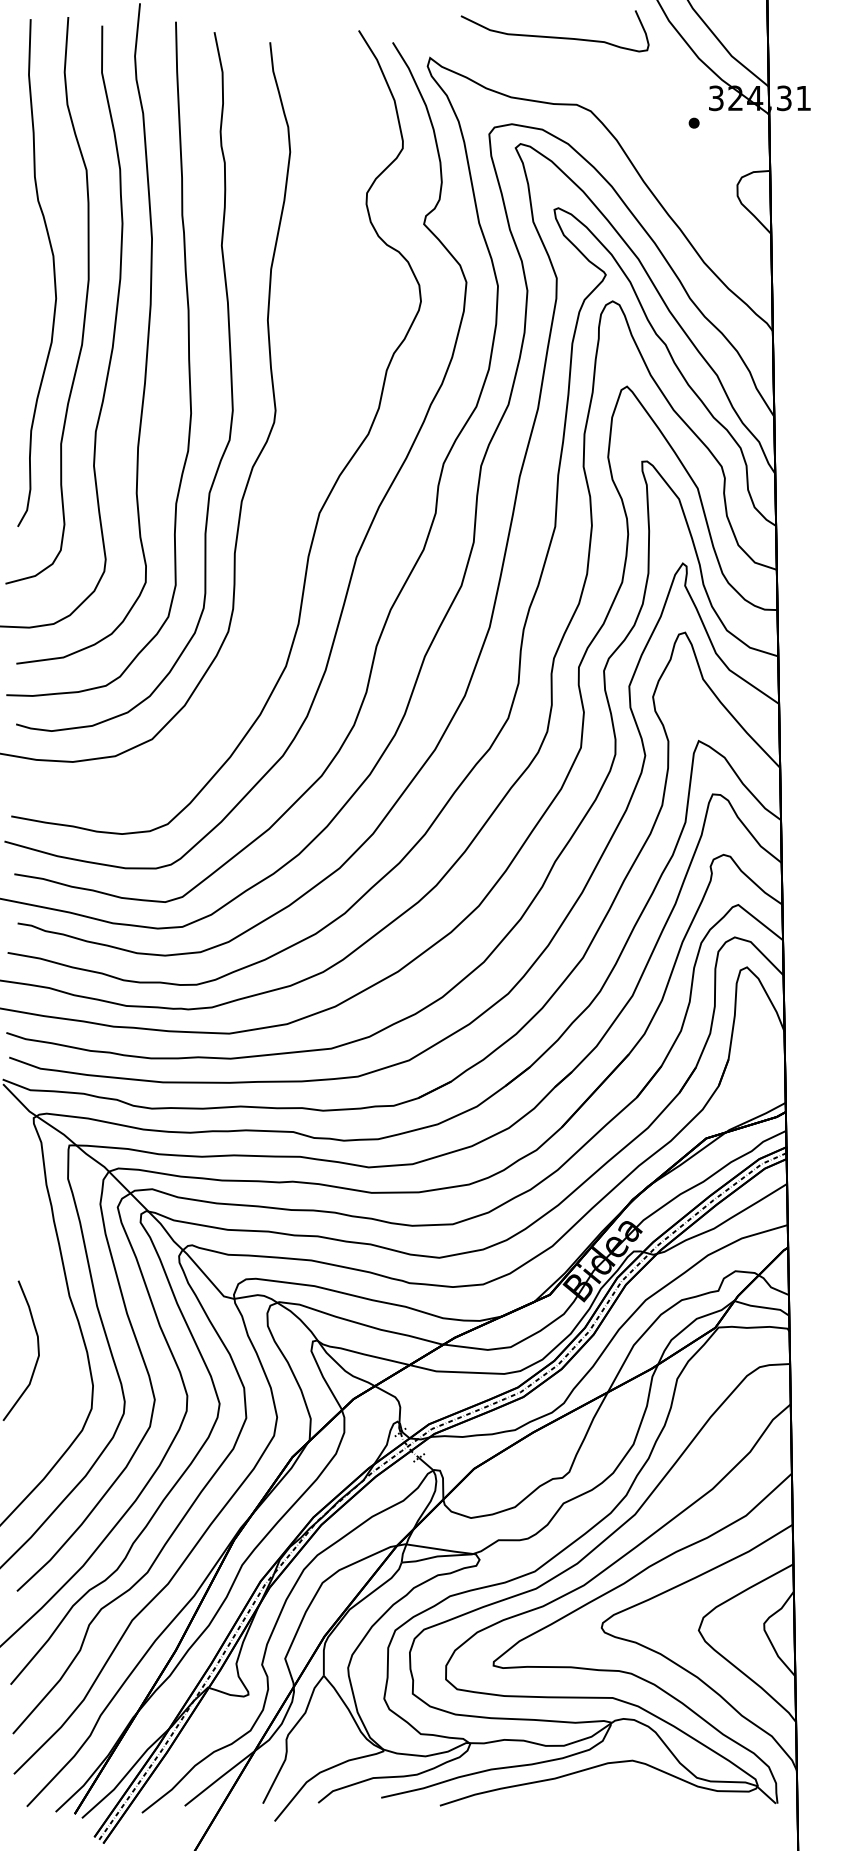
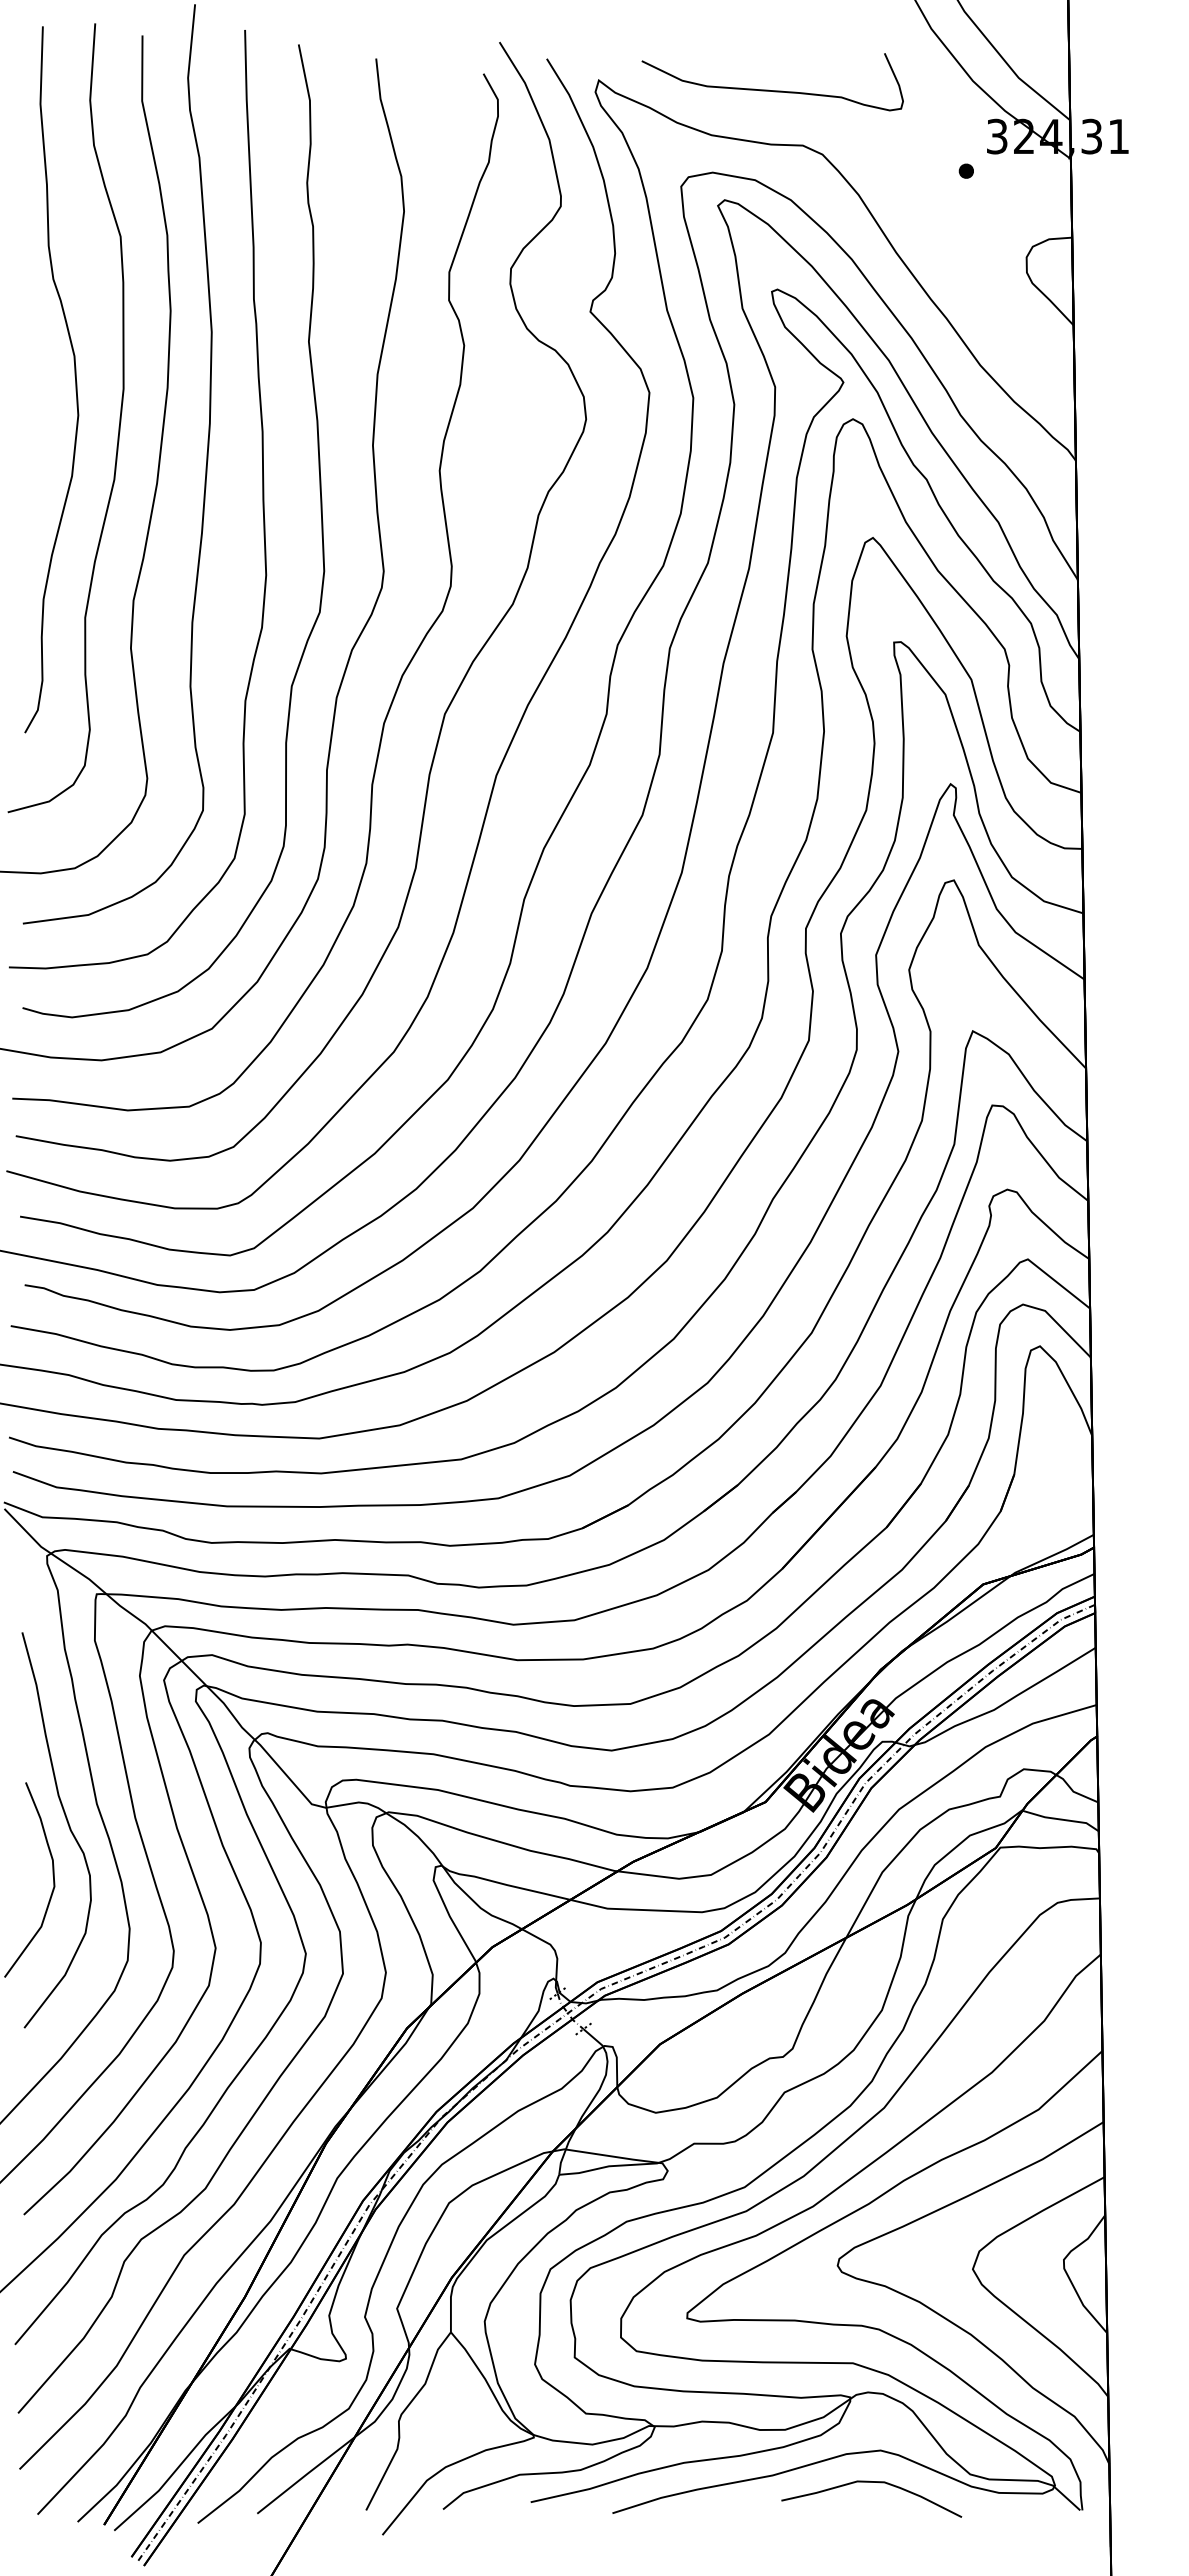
curve: (554, 37) -> (772, 90), moved
curve: (289, 482) -> (403, 671), added
curve: (49, 1313) -> (68, 1827), added
curve: (625, 1783) -> (871, 2482), added

